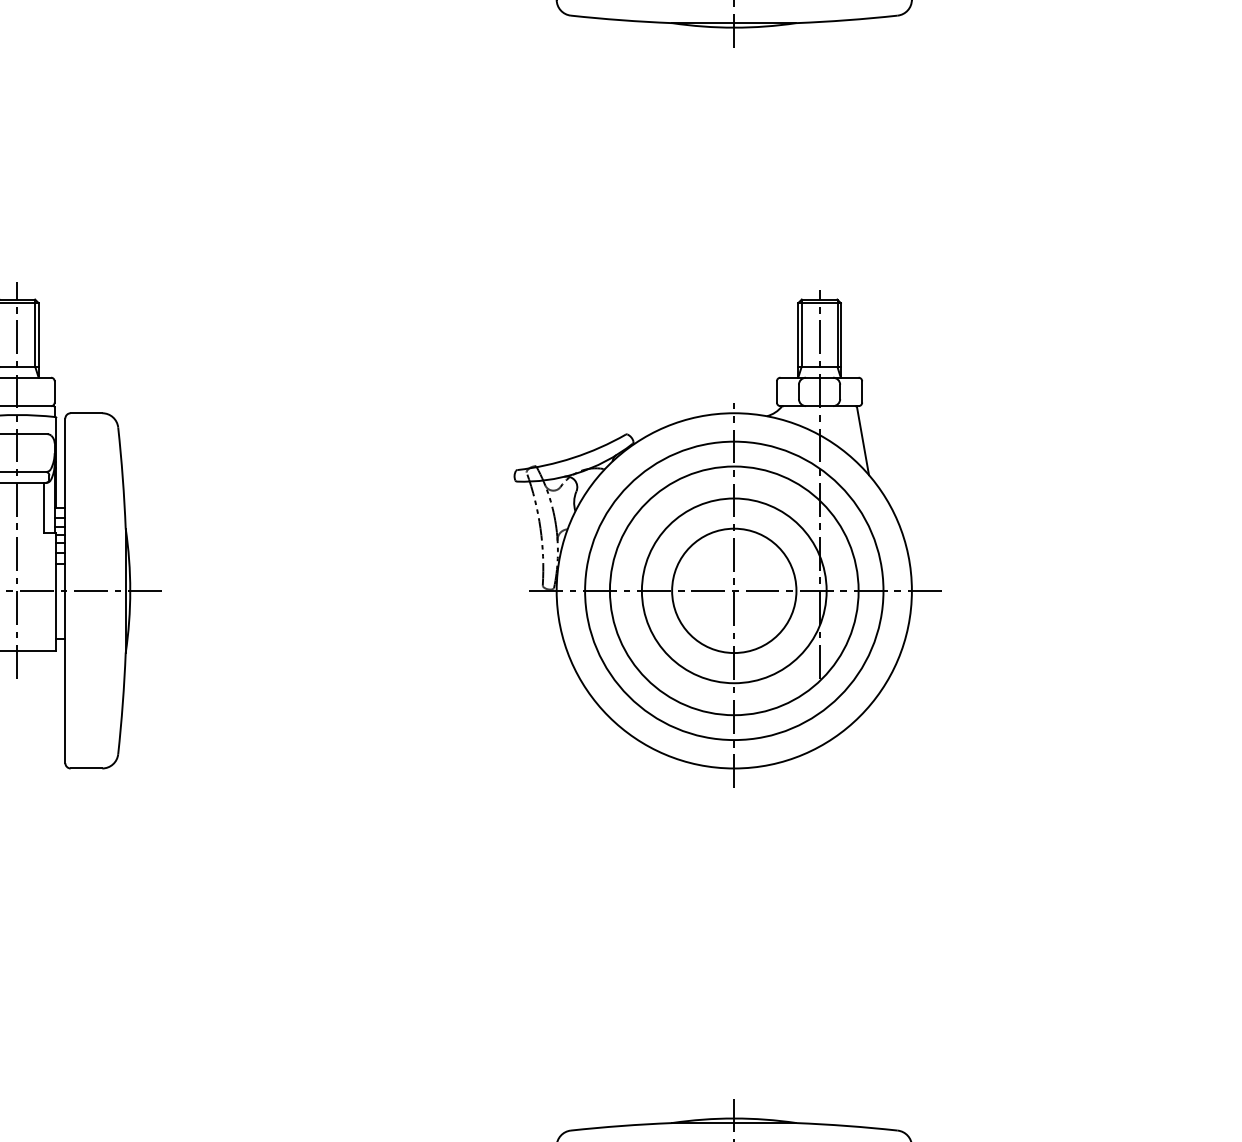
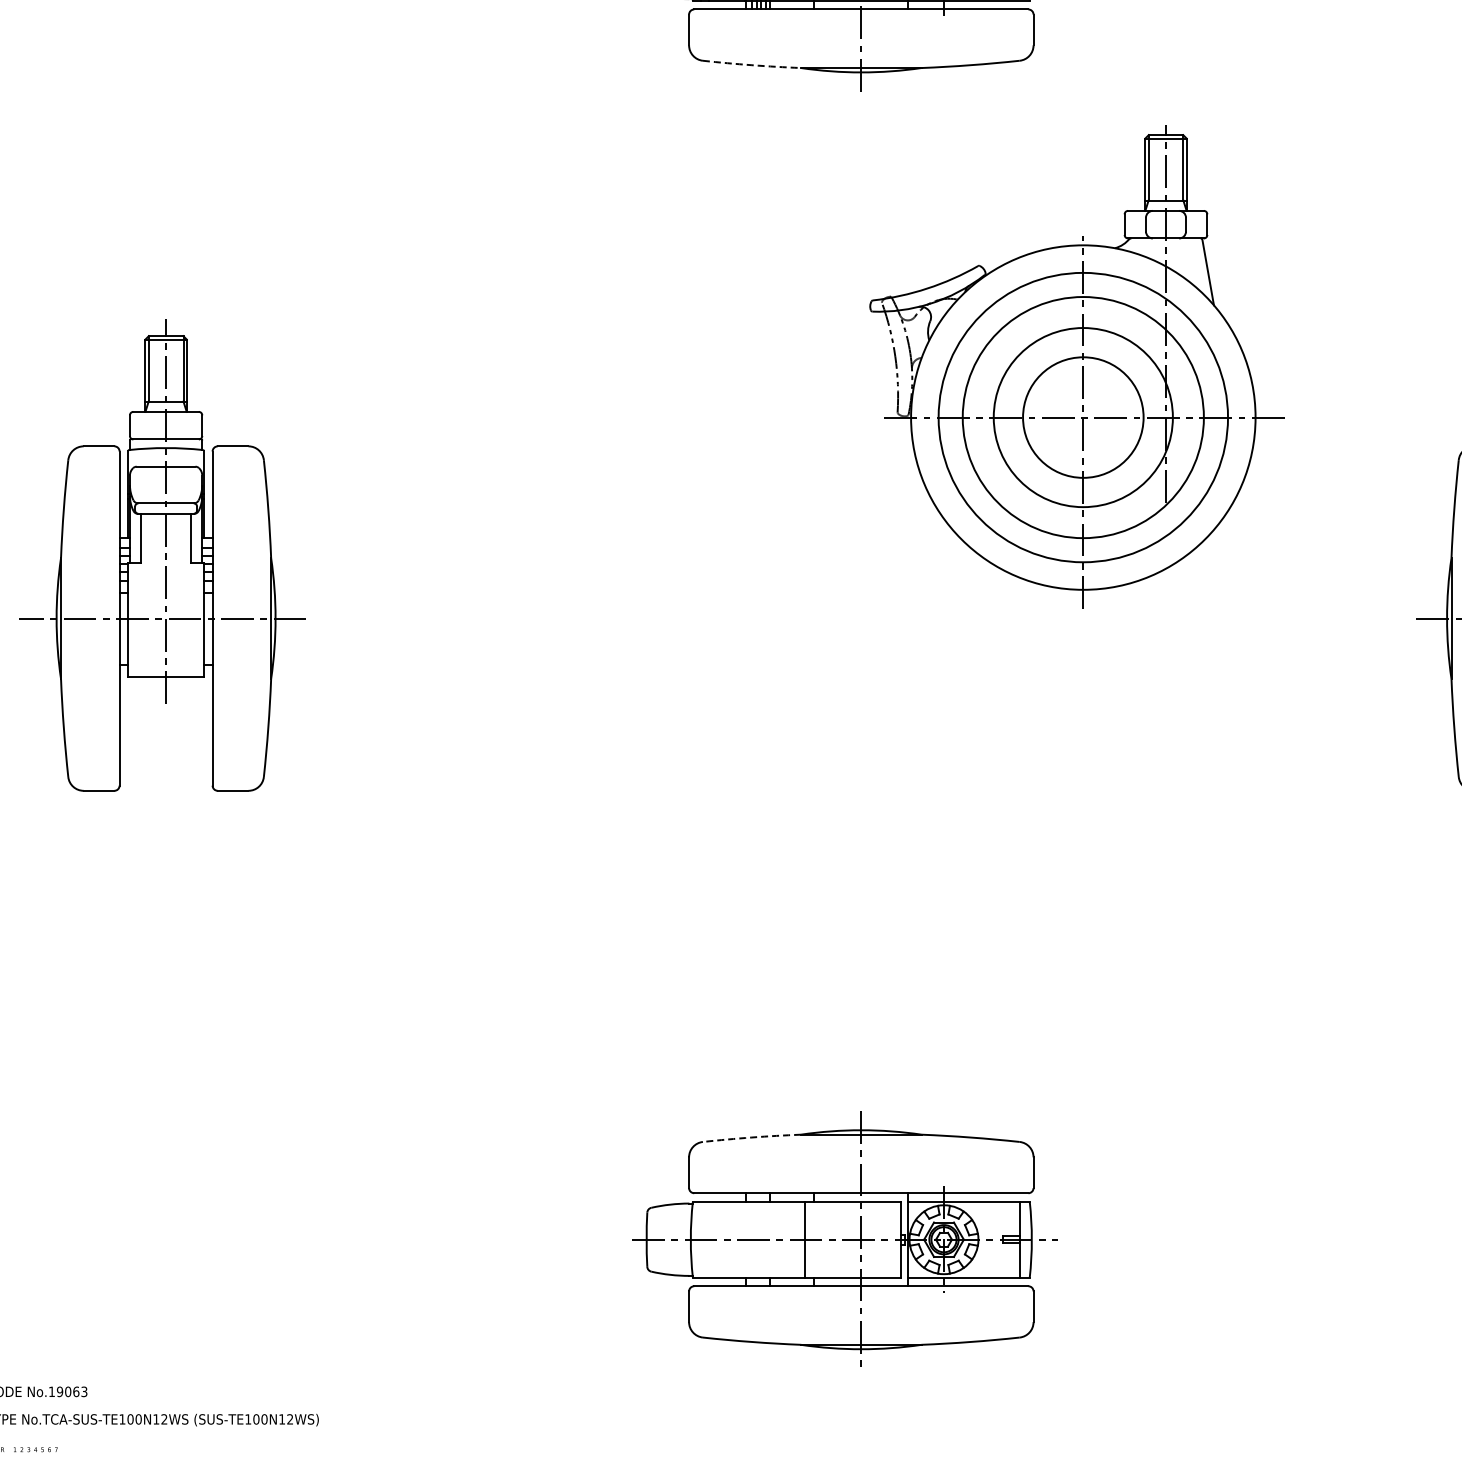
arc: (621, 20) -> (751, 65), solid -> dashed
part: (727, 538) -> (1076, 366), moved
arc: (621, 1125) -> (751, 1137), solid -> dashed

